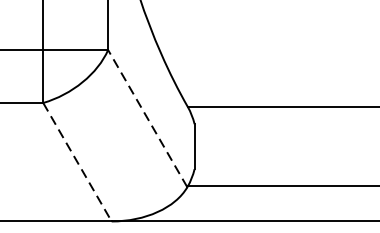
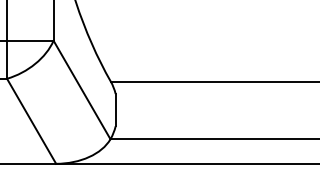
line: (148, 119) -> (82, 90), dashed -> solid
line: (77, 162) -> (31, 121), dashed -> solid

